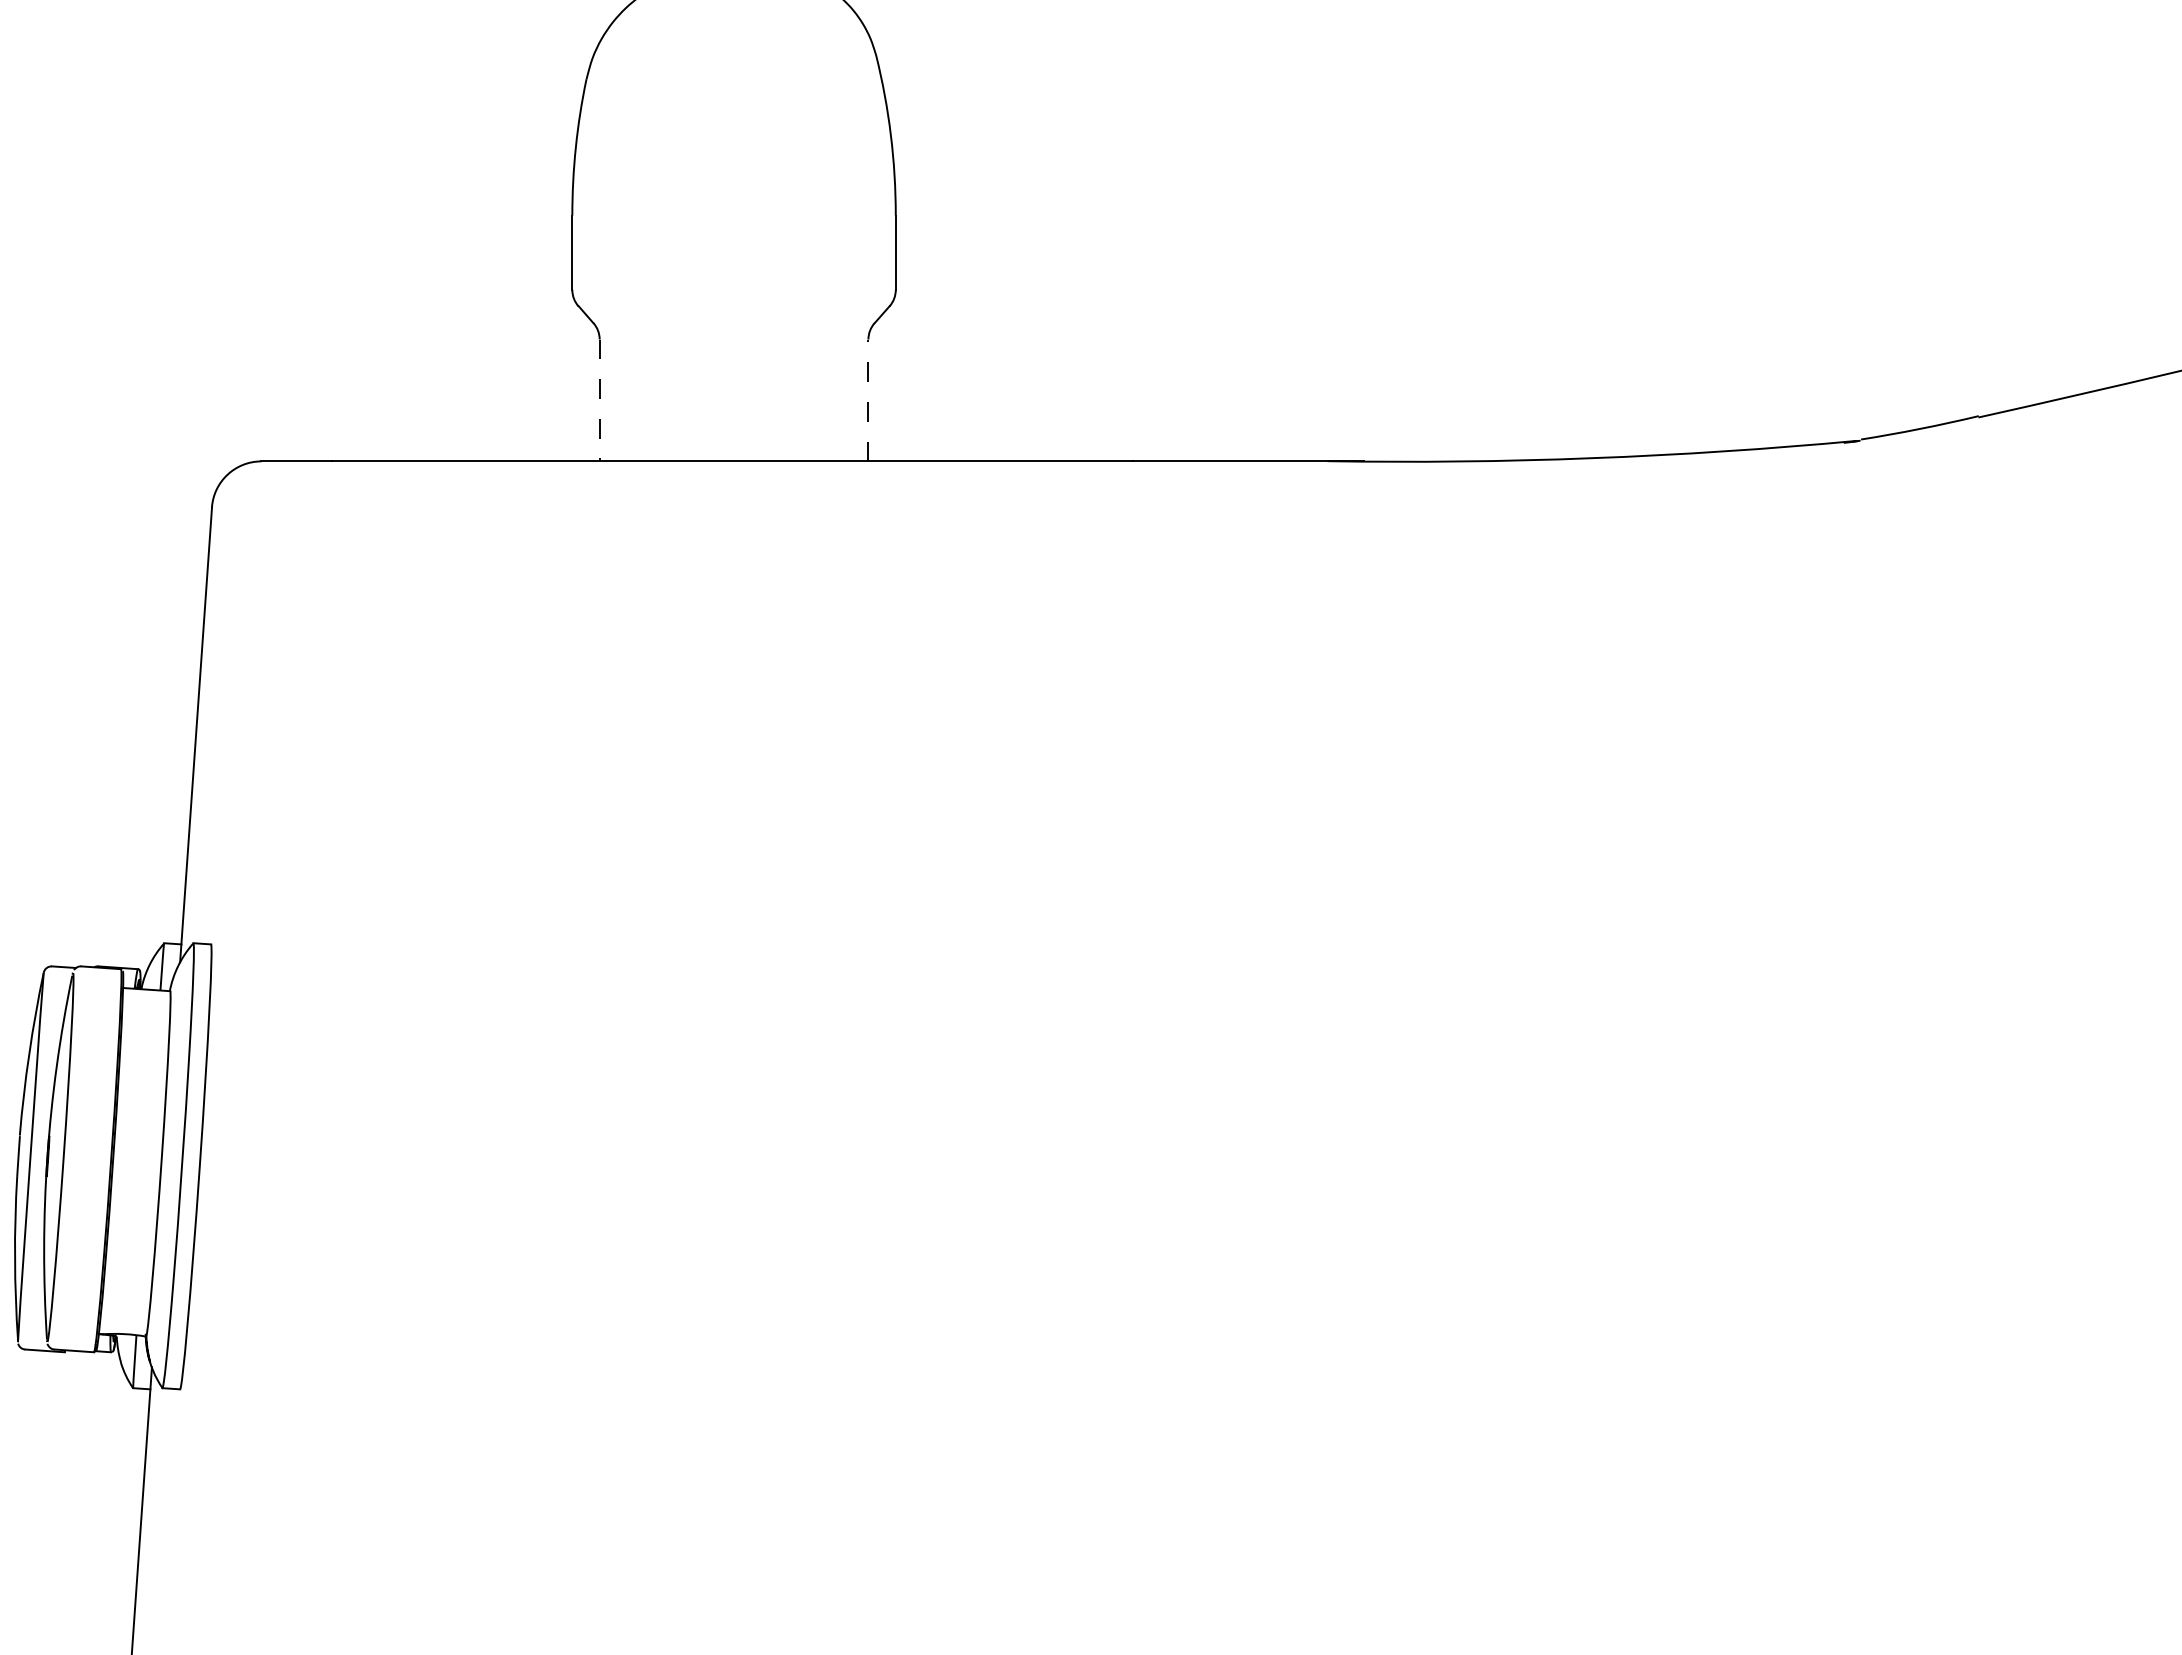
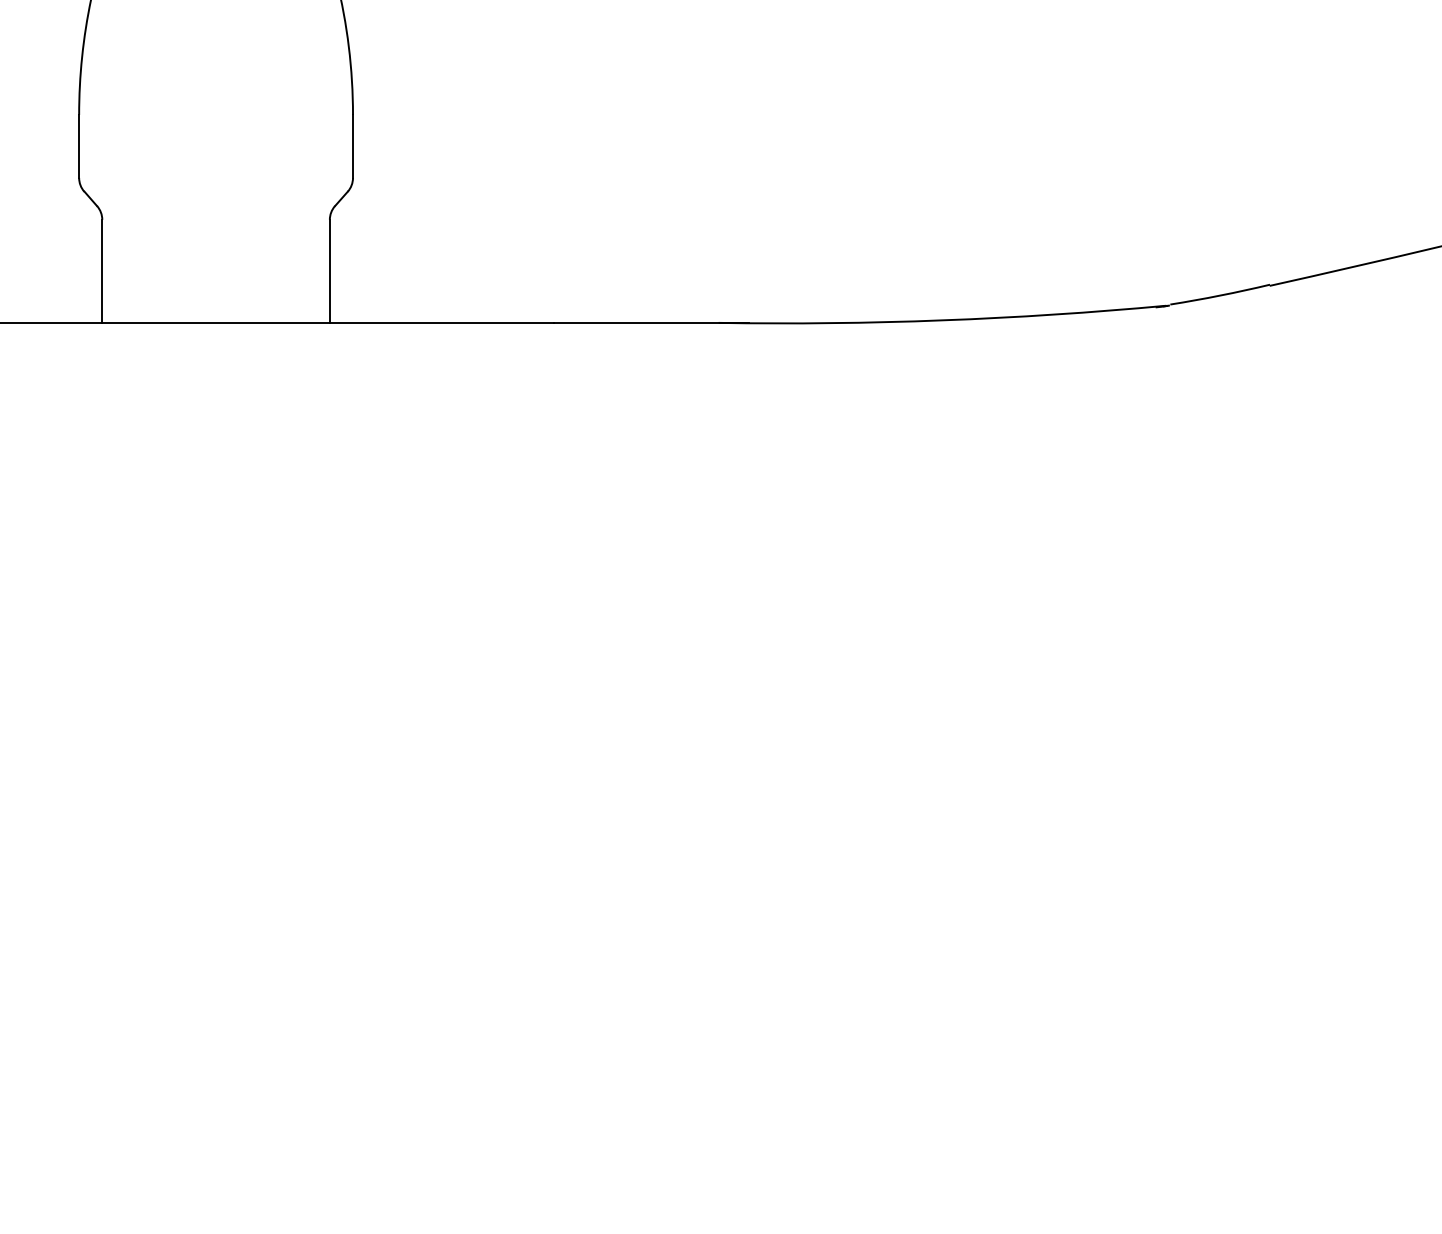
line: (599, 400) -> (102, 271), dashed -> solid
line: (868, 400) -> (329, 271), dashed -> solid

